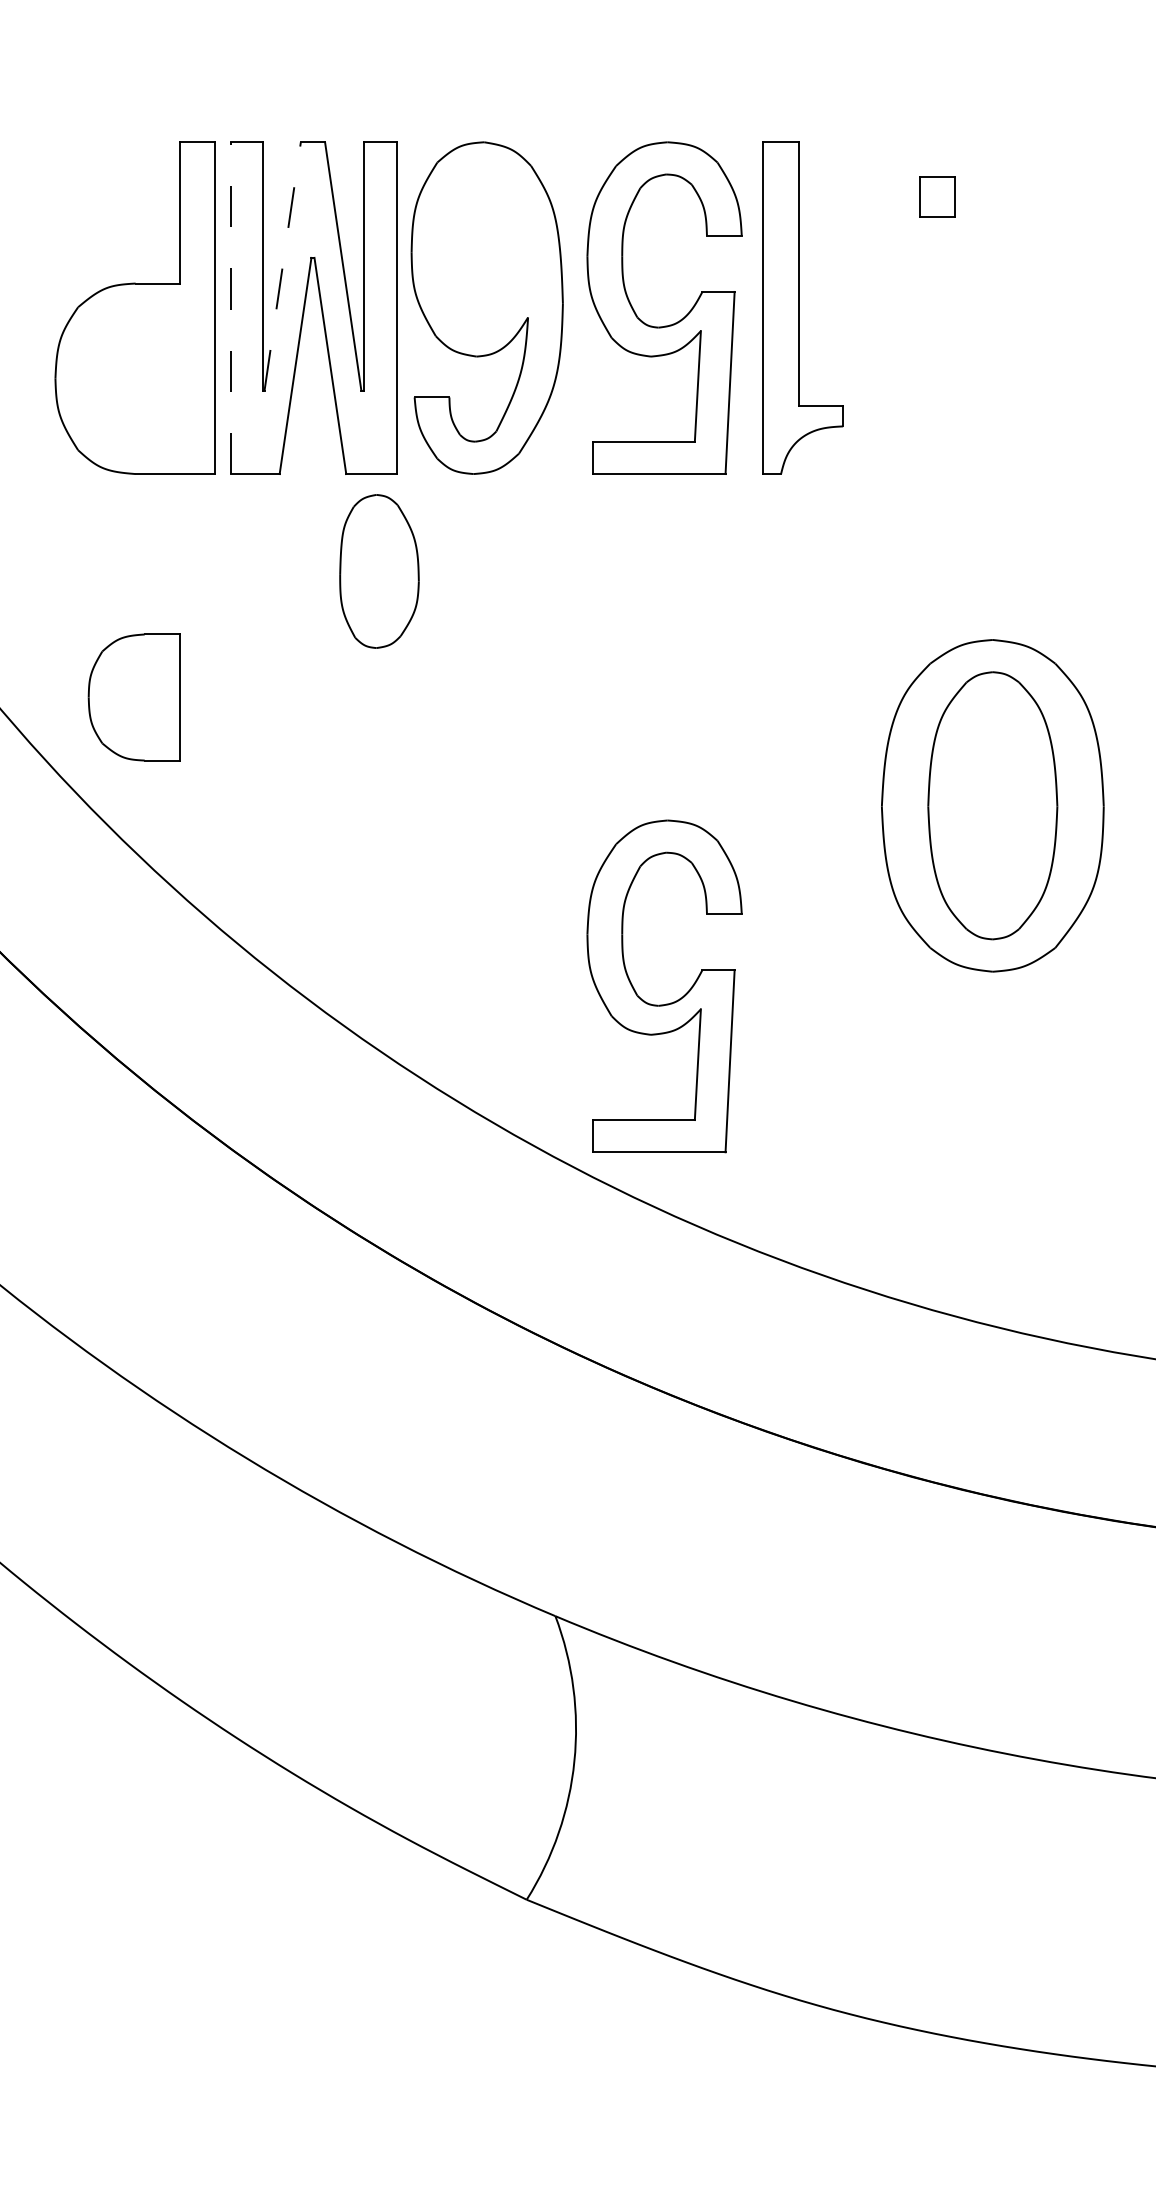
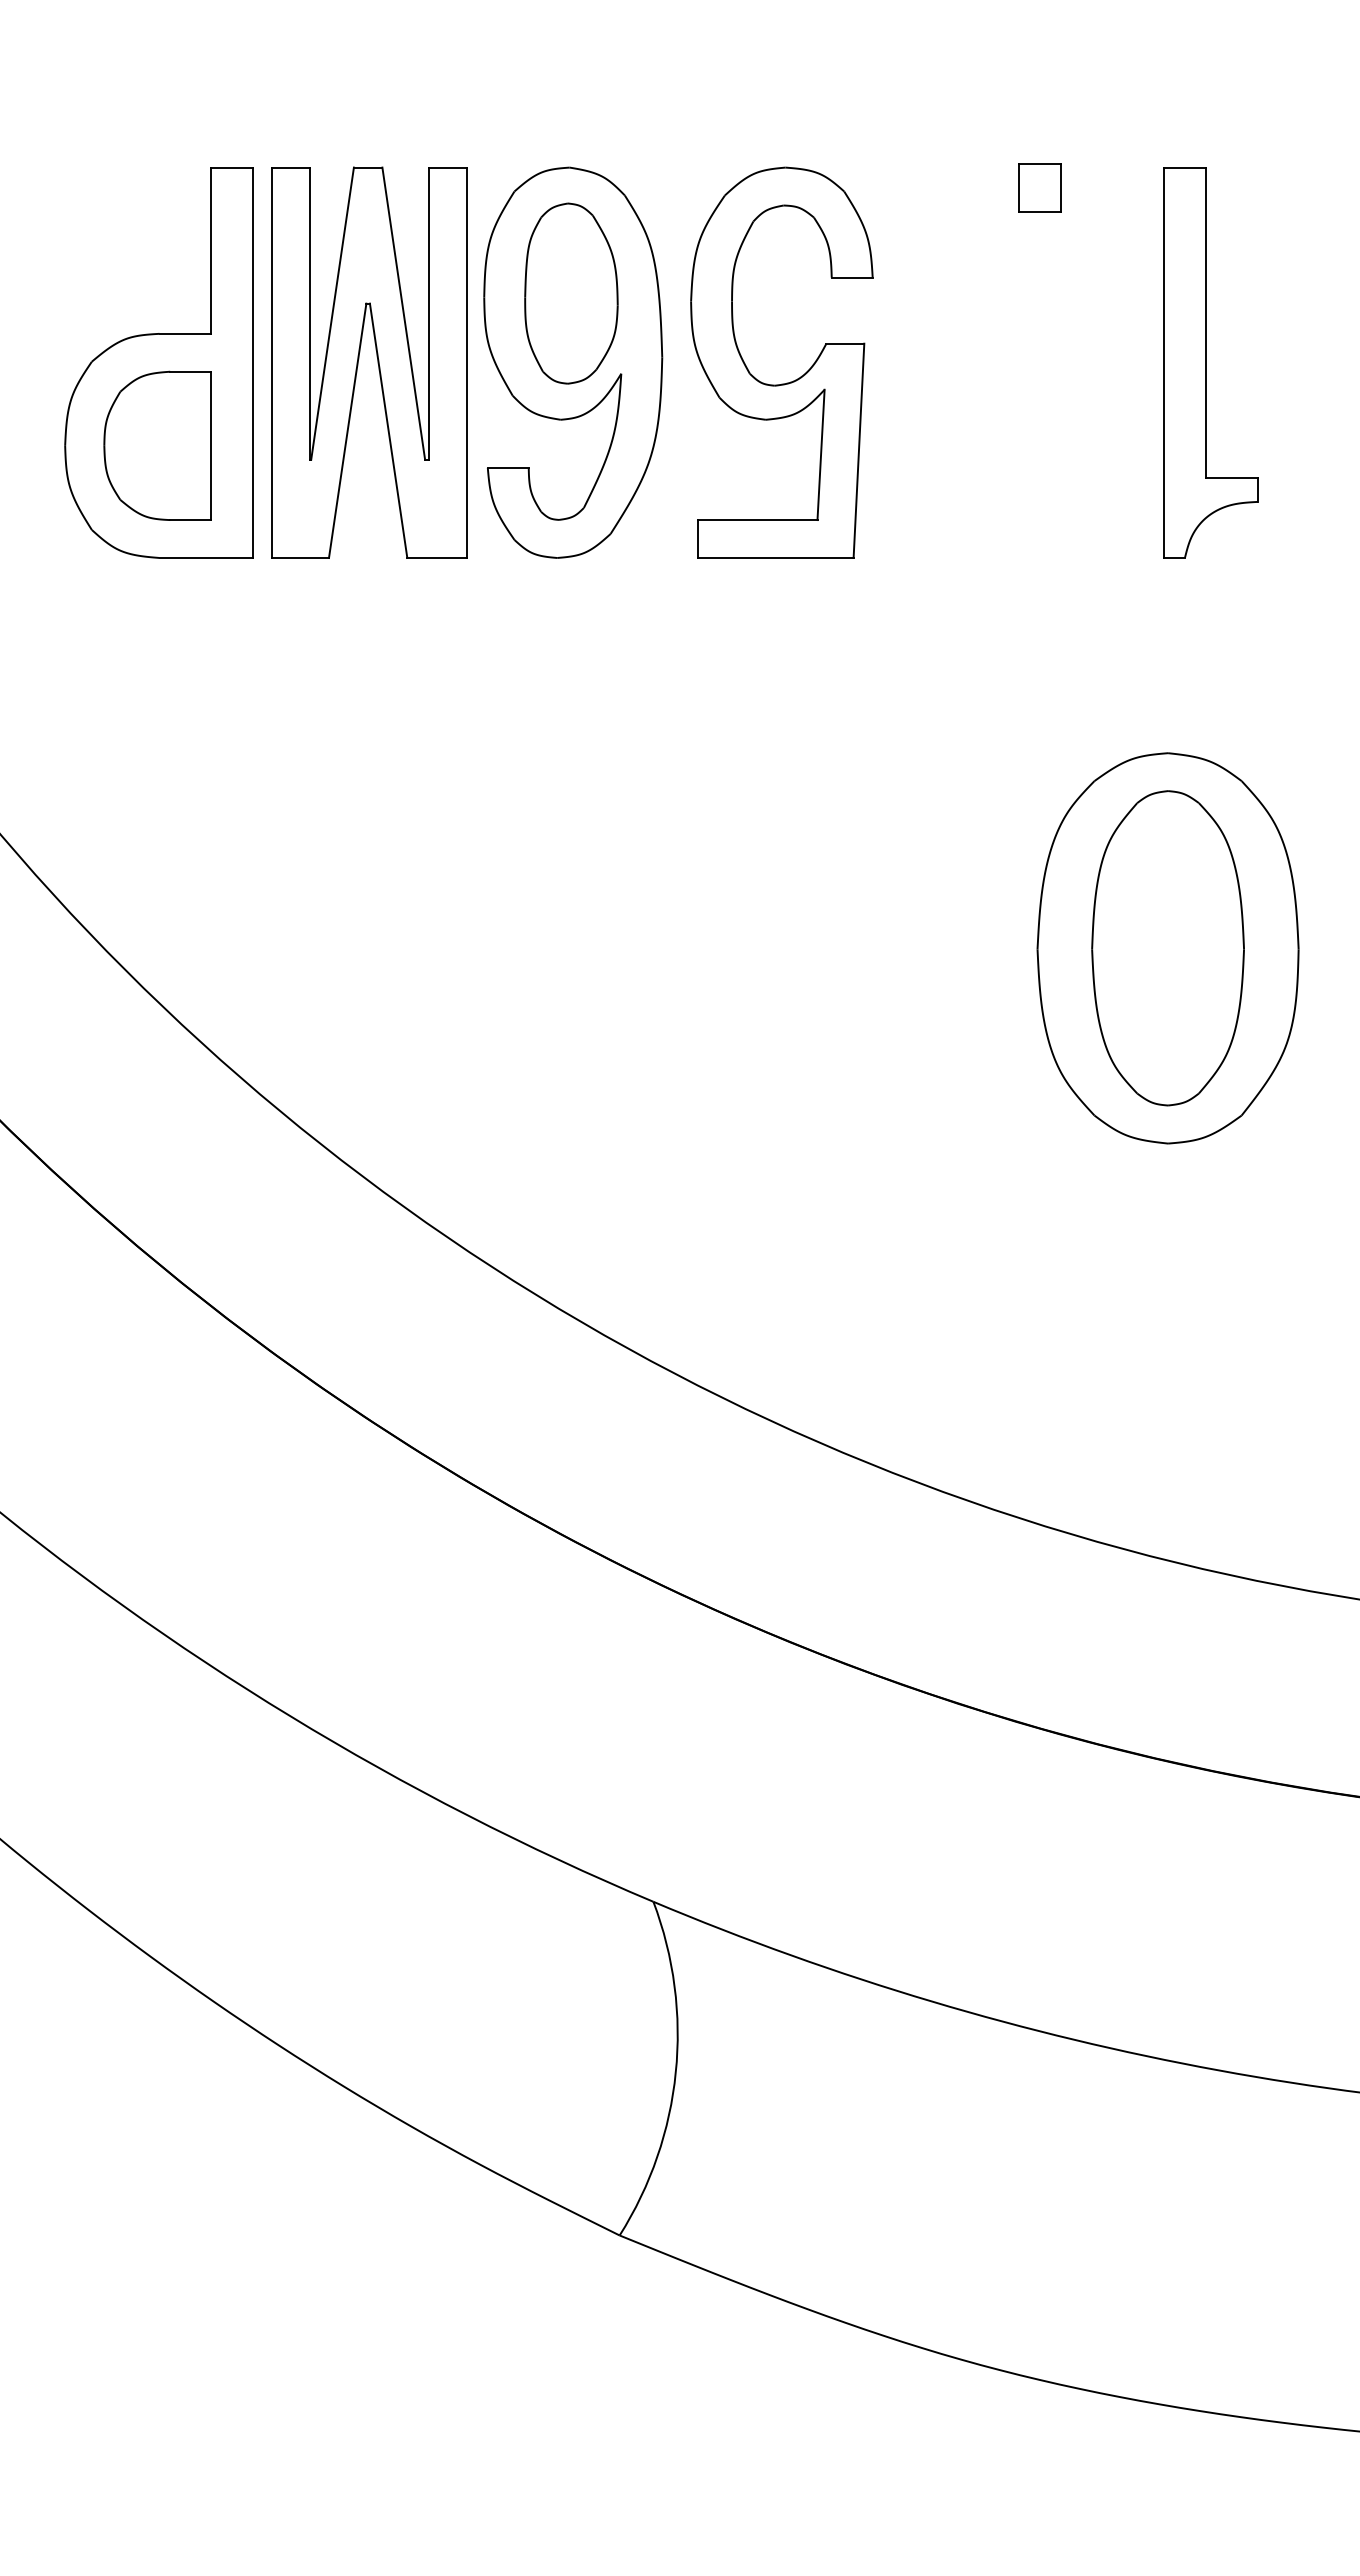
part: (937, 196) -> (1039, 187), moved
line: (282, 266) -> (332, 313), dashed -> solid
line: (231, 307) -> (272, 362), dashed -> solid
part: (802, 307) -> (1210, 362), moved
part: (379, 571) -> (571, 293), moved
part: (133, 697) -> (157, 445), moved
part: (668, 1003) -> (786, 1180), removed

